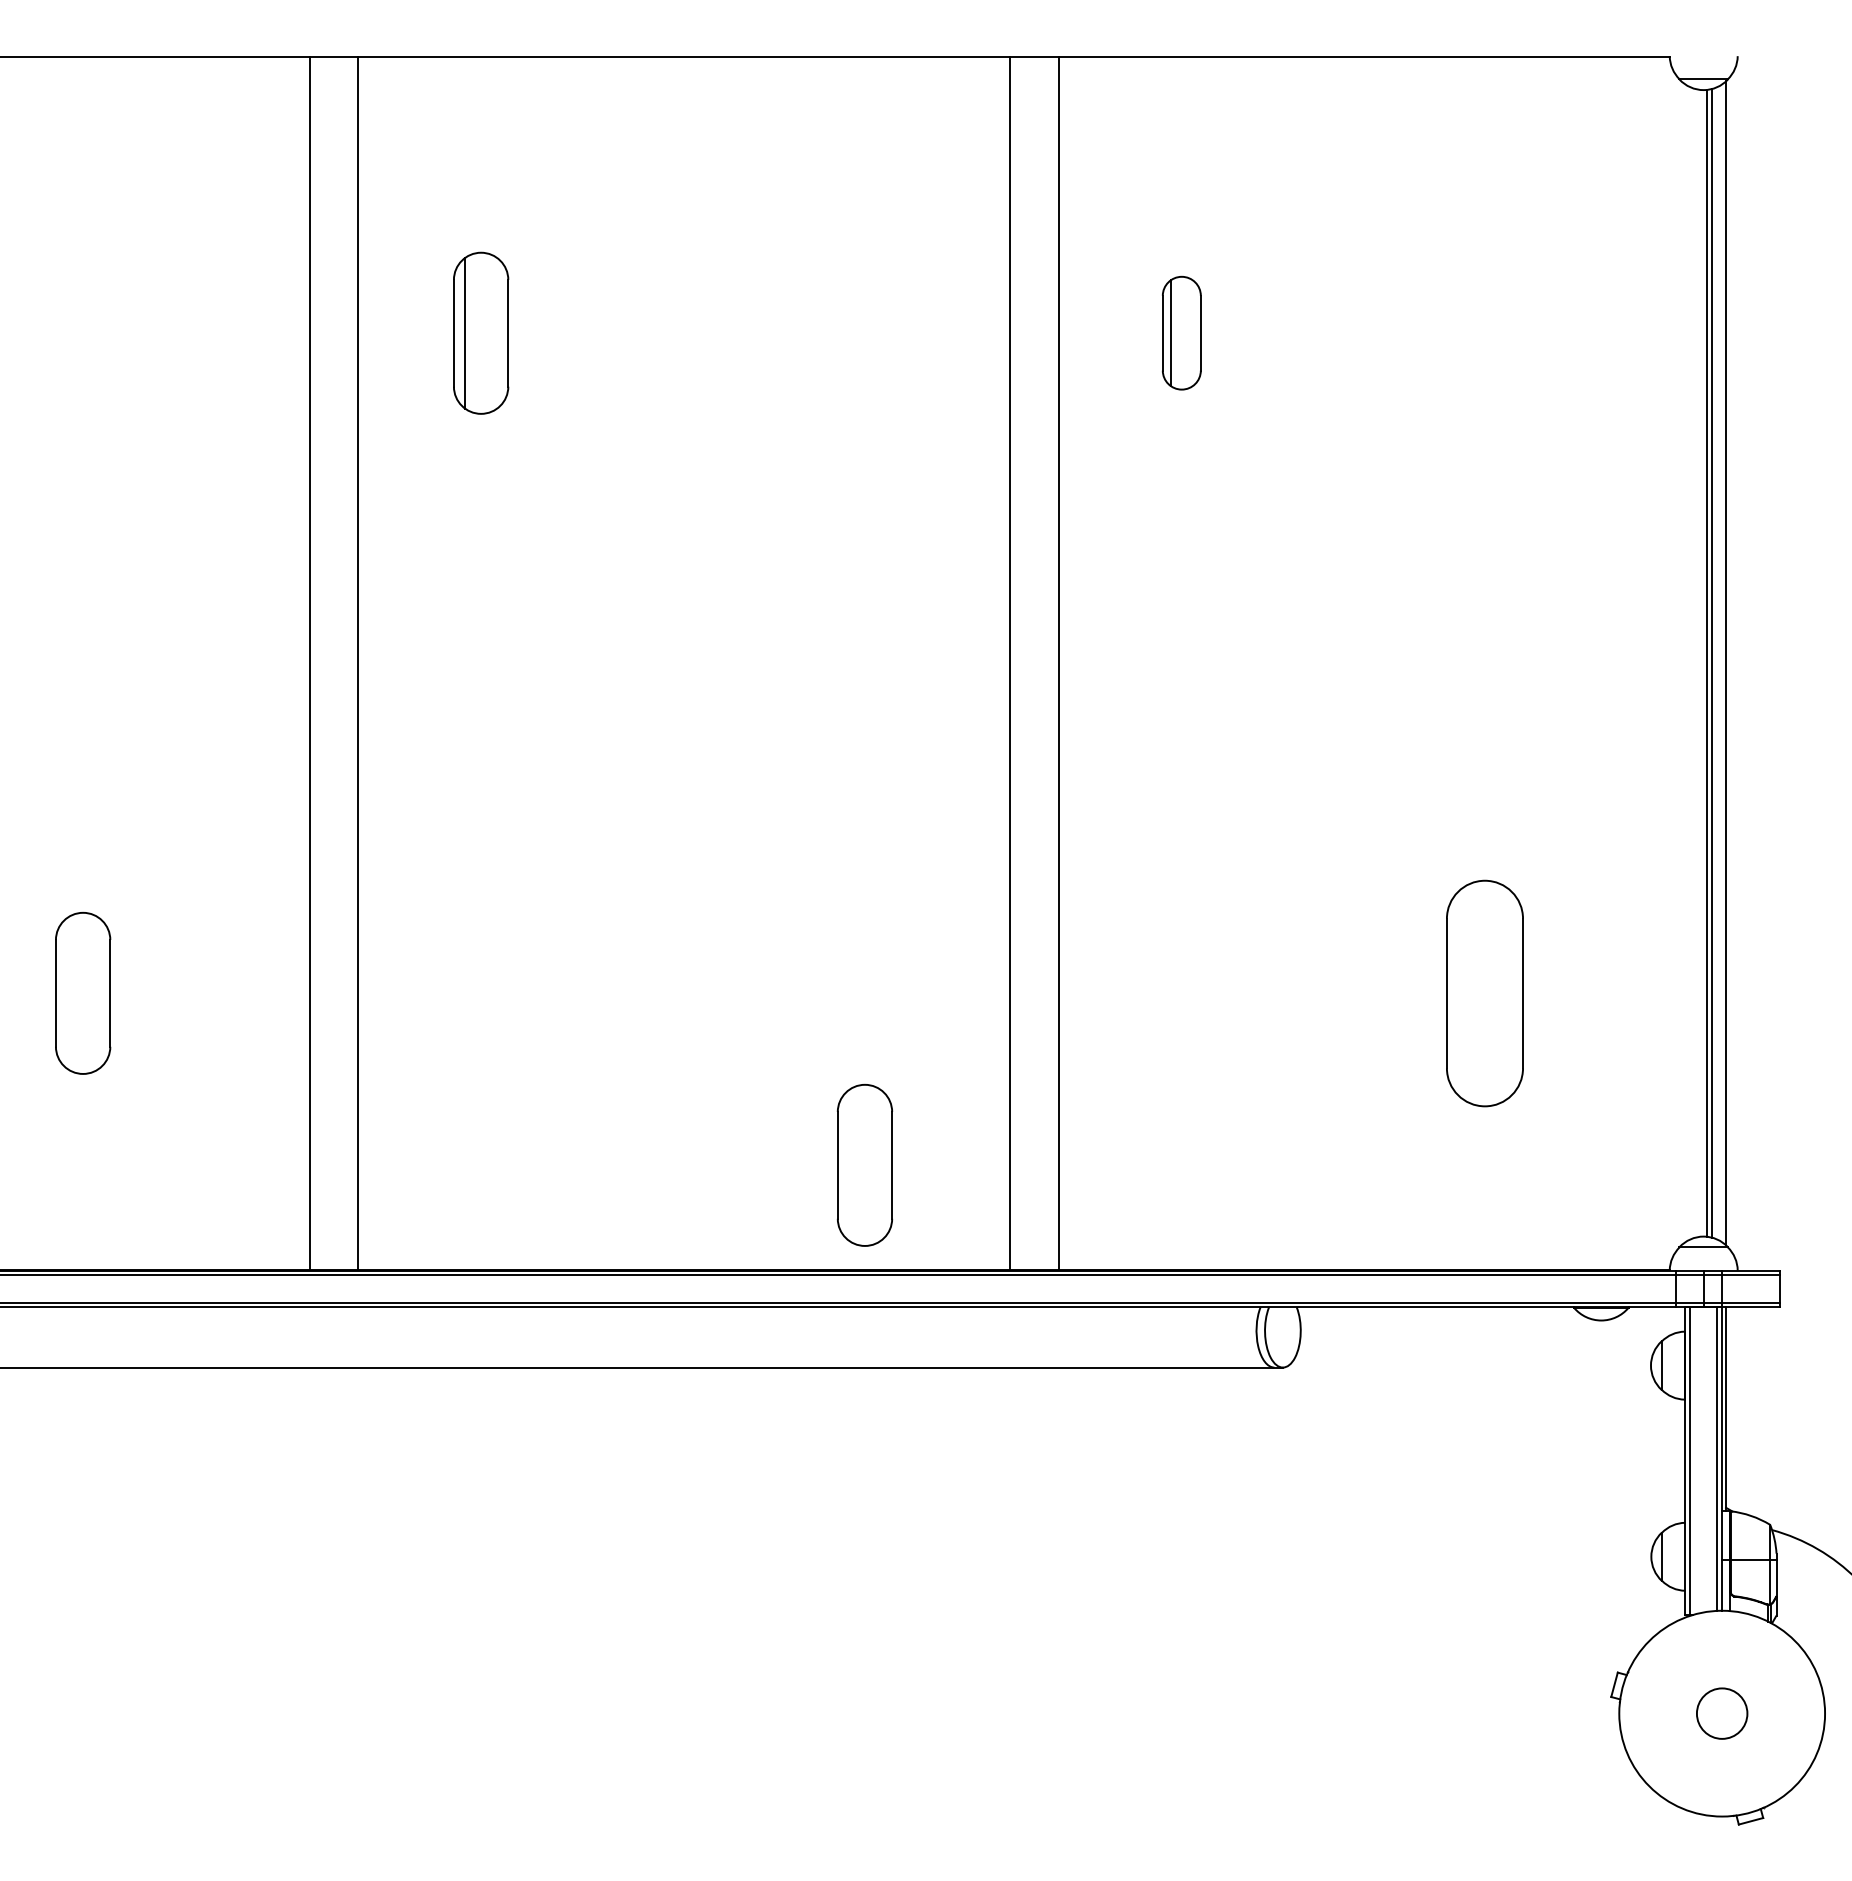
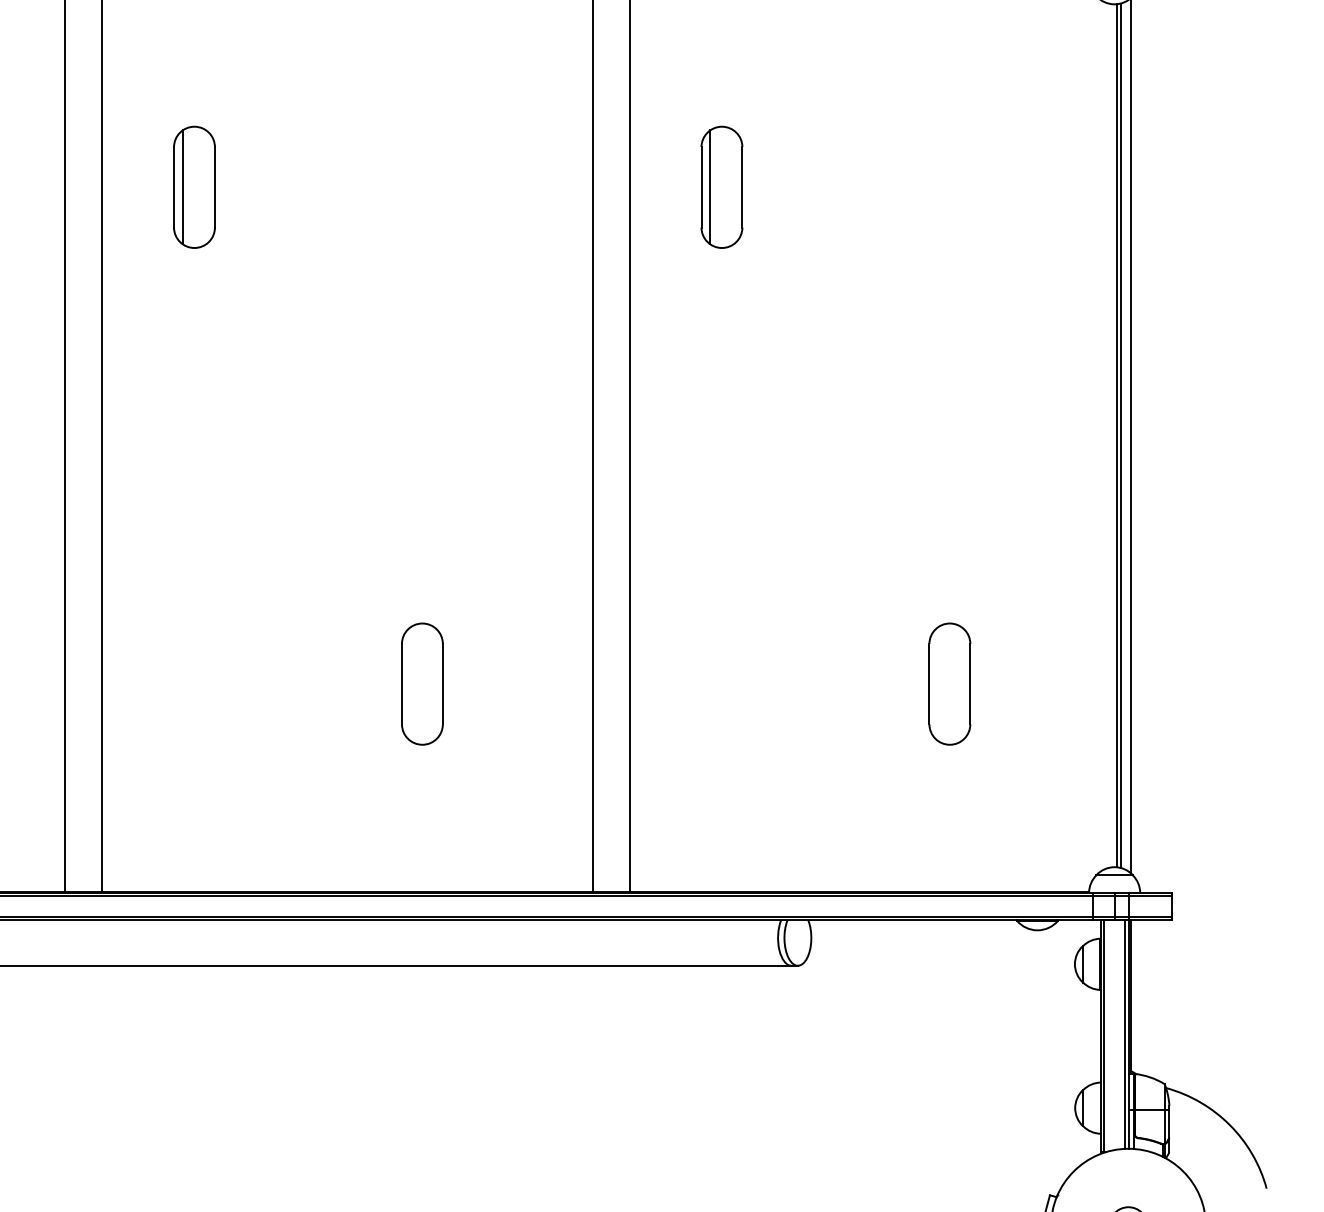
part: (1181, 332) -> (721, 186), size x1.43
part: (1484, 992) -> (949, 683), size x0.71
part: (864, 1165) -> (422, 684), moved

